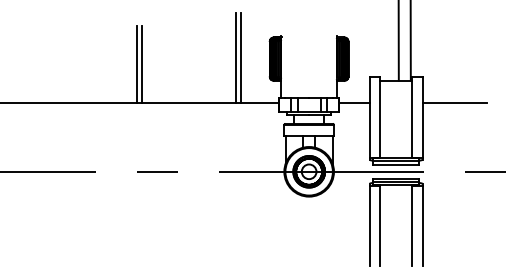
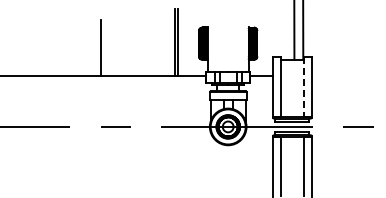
line: (141, 64) -> (104, 47), removed
line: (454, 103) -> (335, 76), removed
line: (412, 117) -> (304, 86), solid -> dashed

